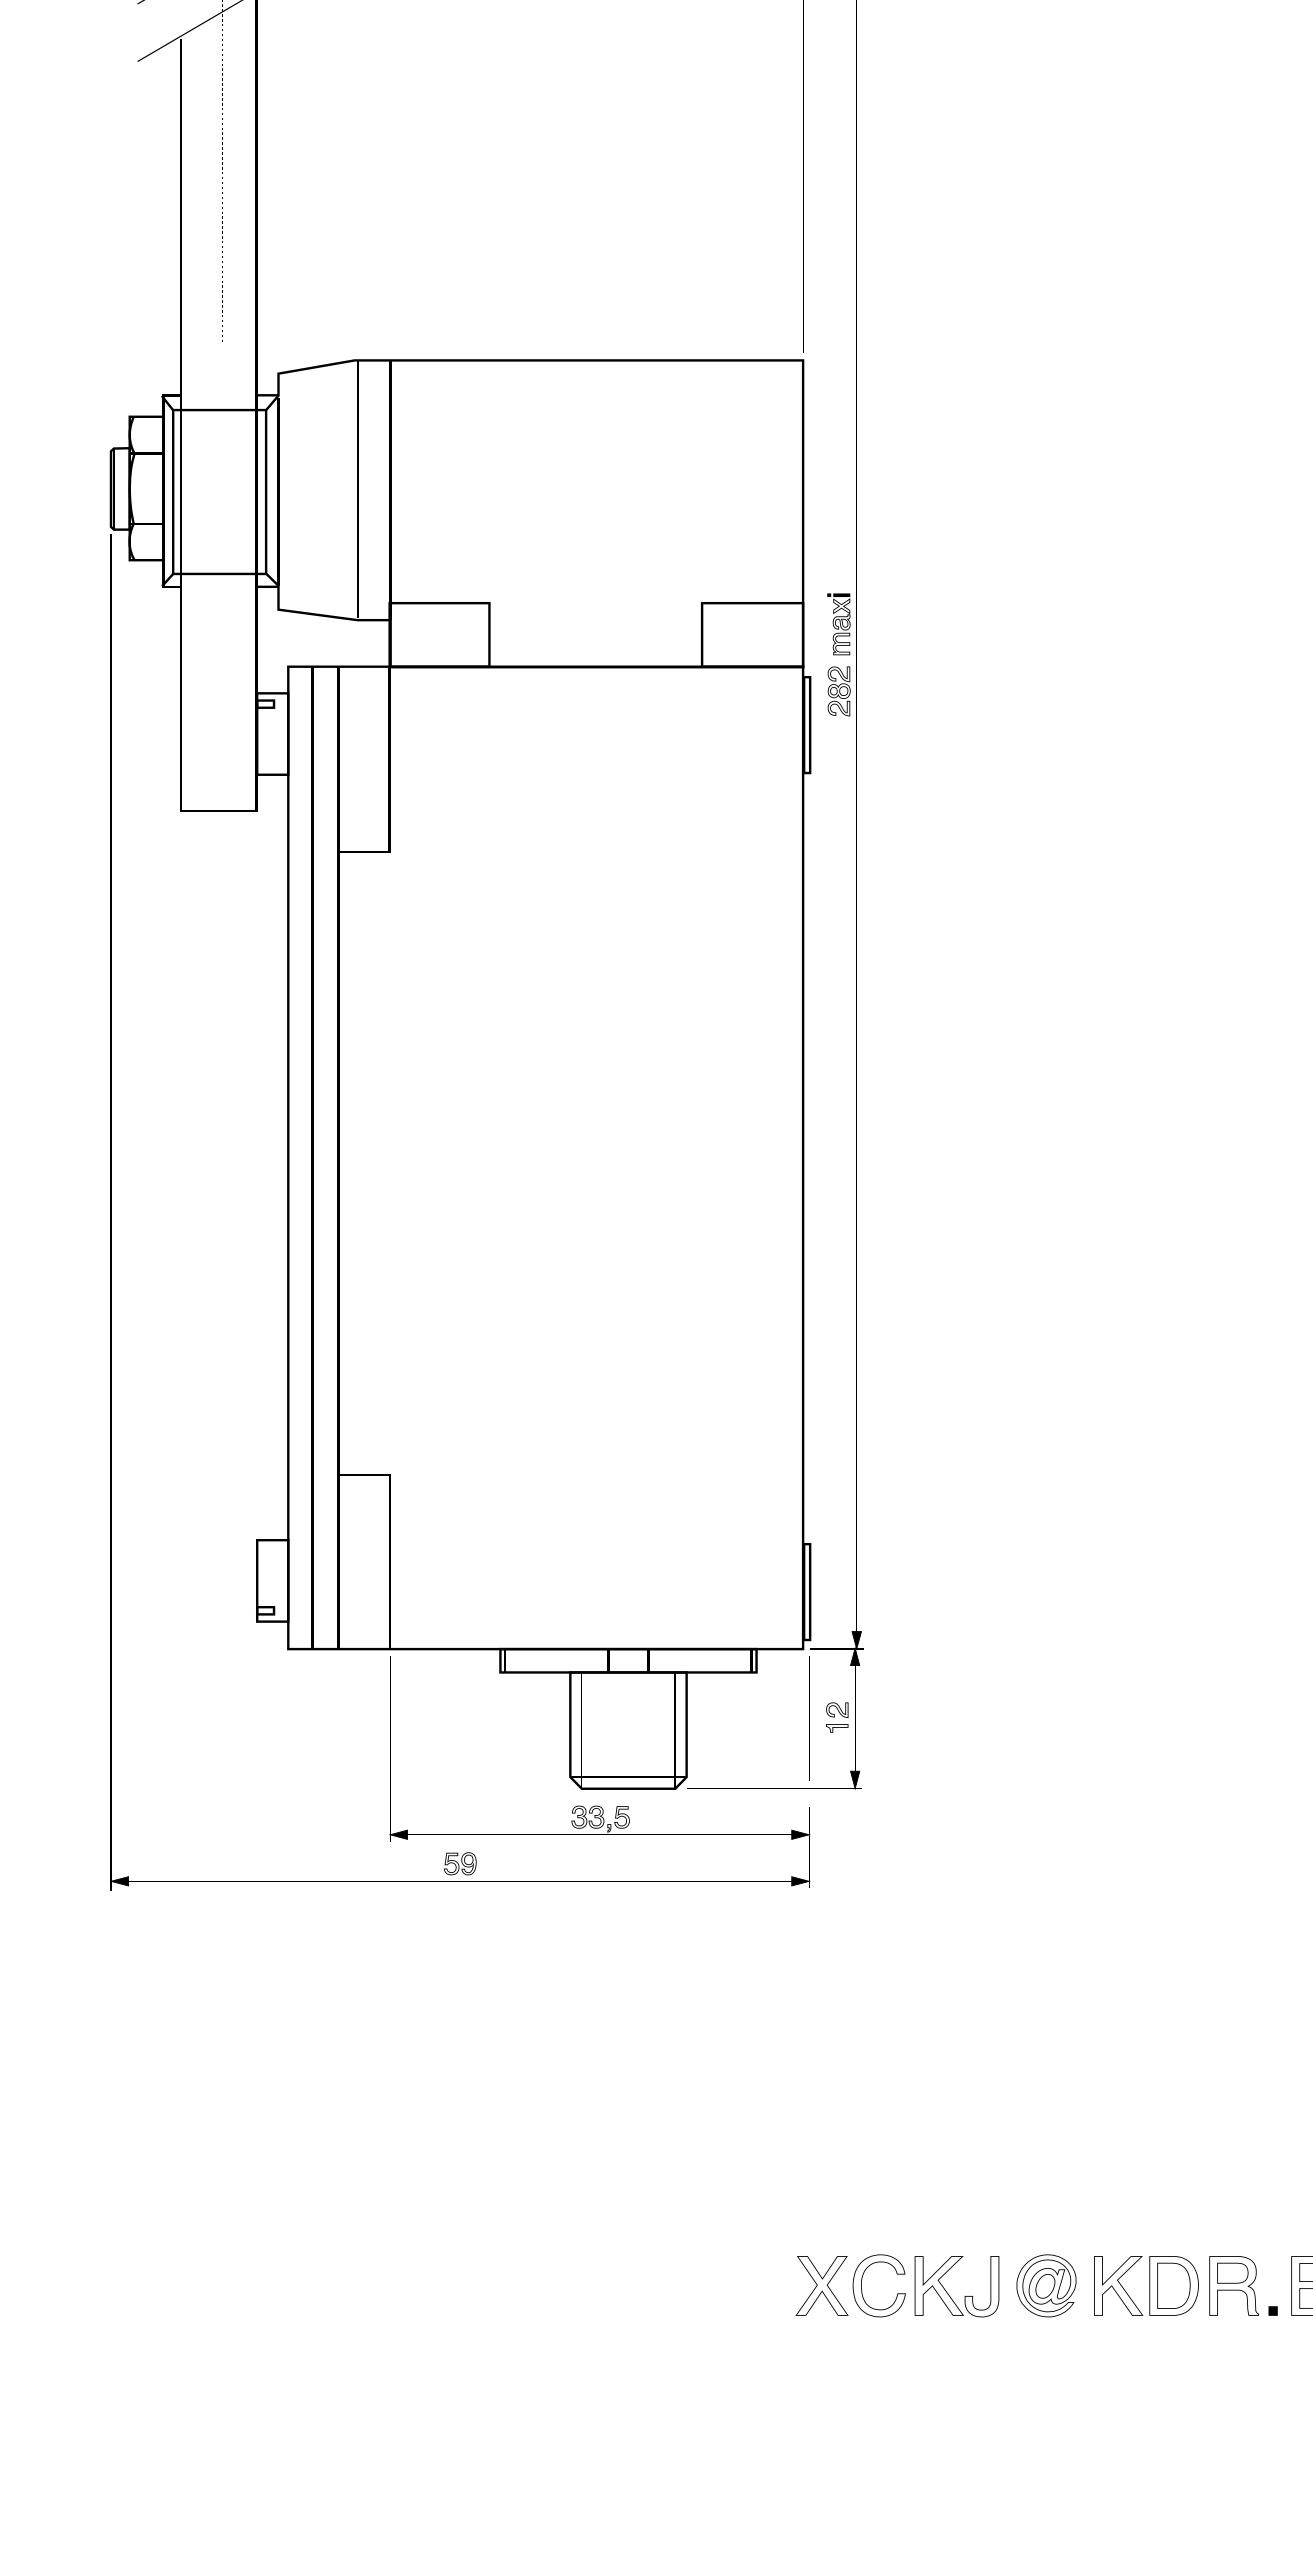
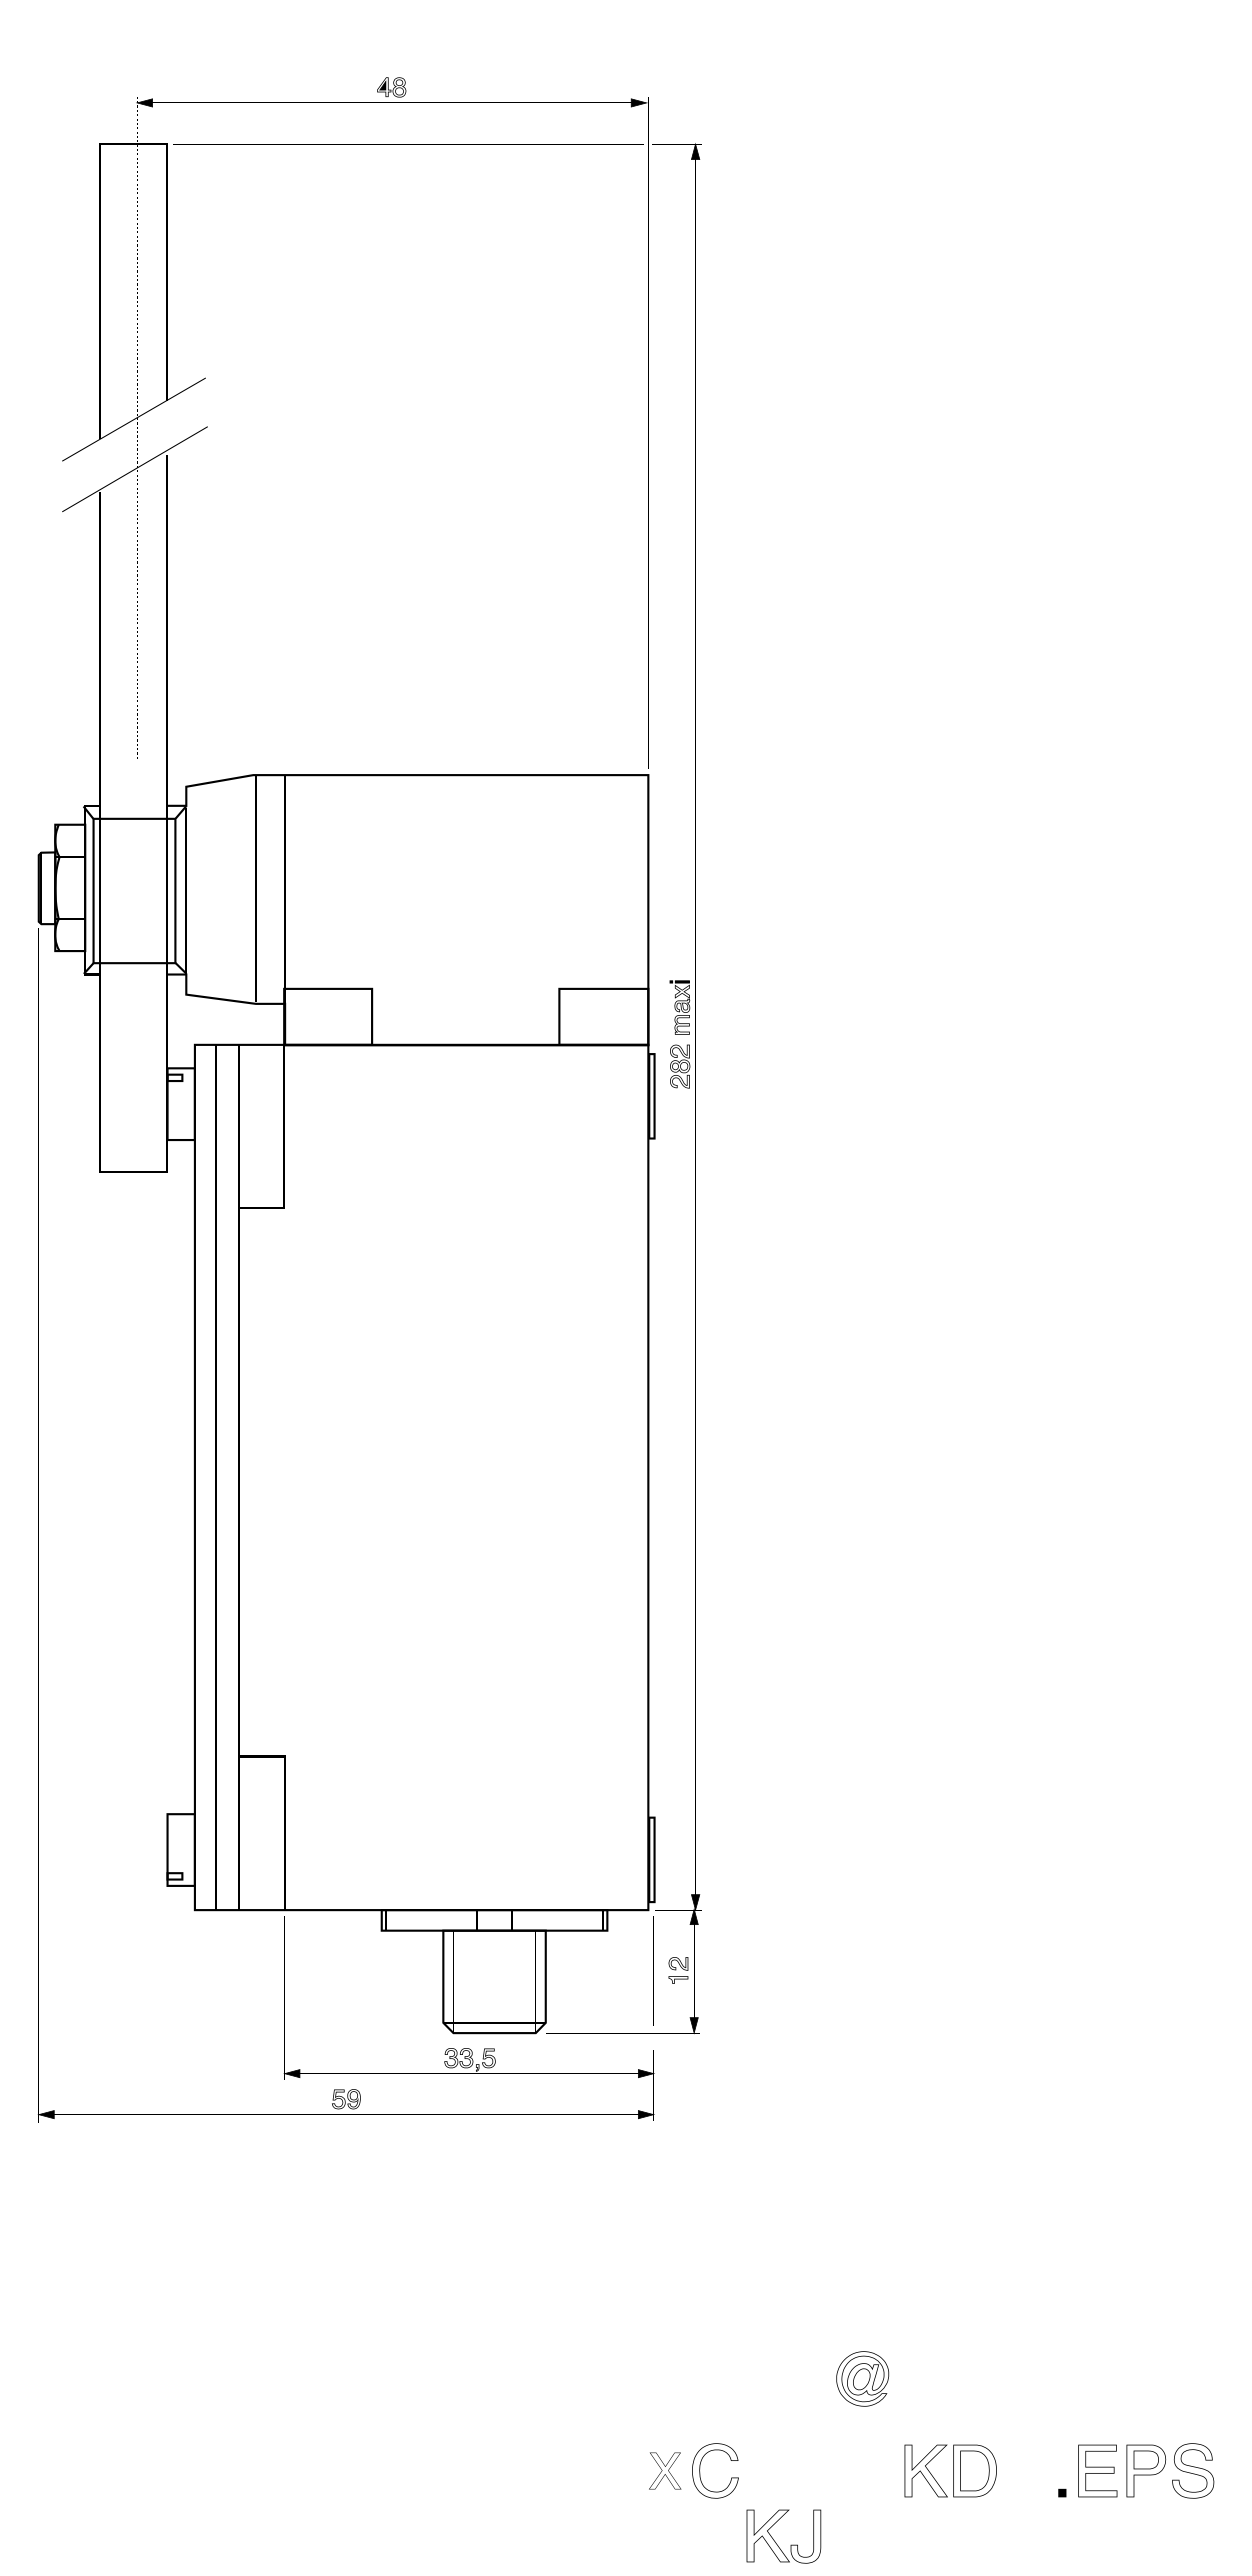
part: (822, 2285) -> (665, 2470), size x0.7
part: (1046, 2285) -> (862, 2378), moved
part: (1233, 2285) -> (1027, 2470), removed
part: (947, 2292) -> (775, 2541), moved

